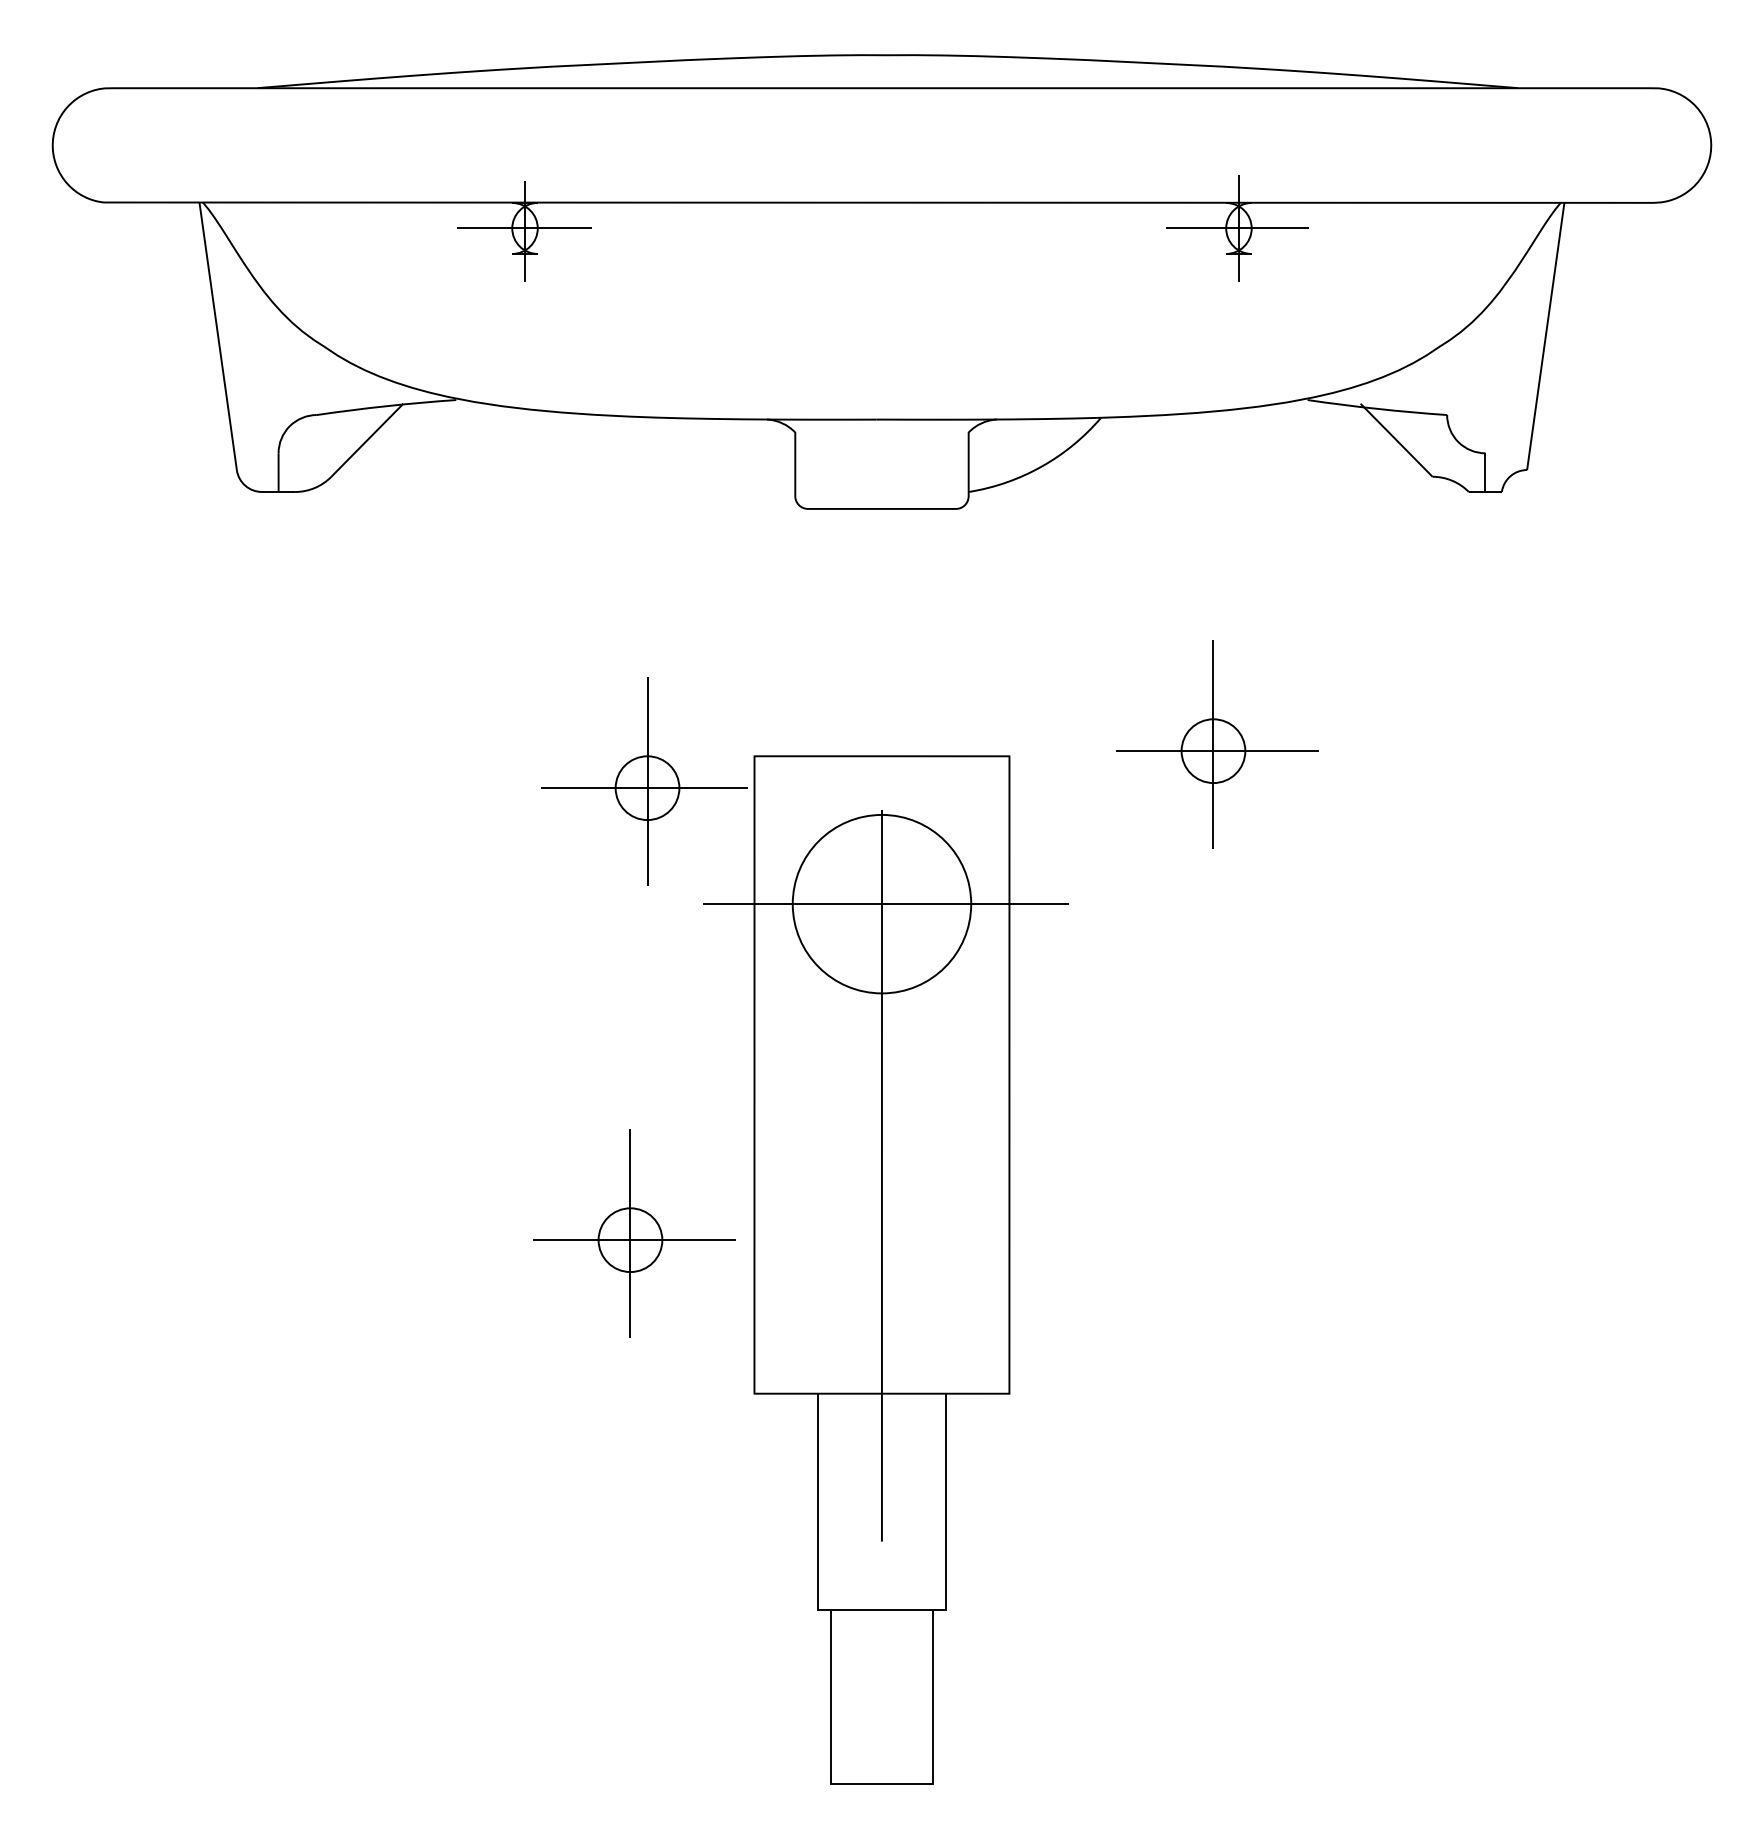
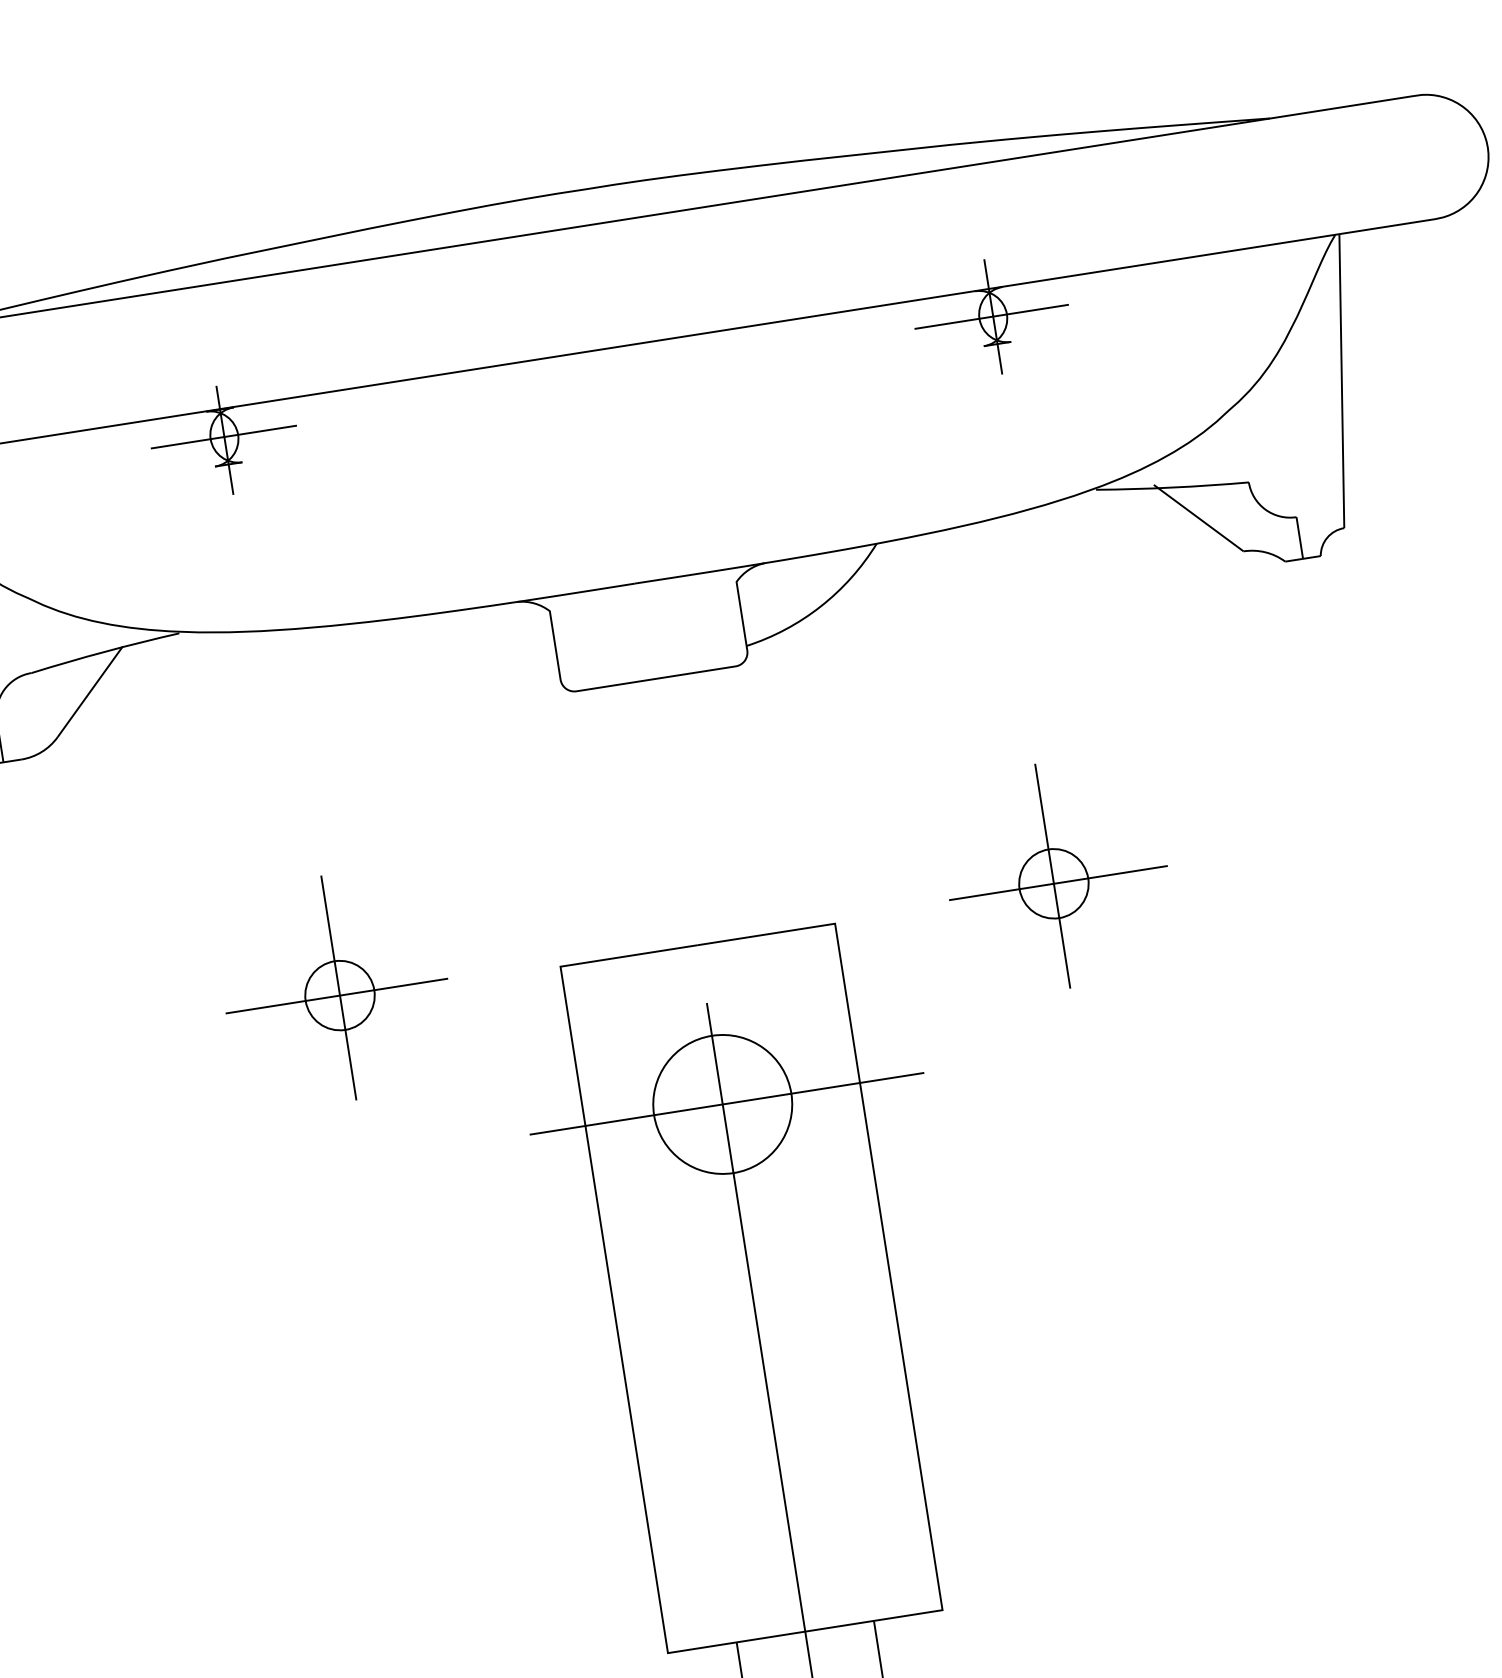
part: (644, 781) -> (335, 988), moved
circle: (881, 903) -> (722, 1103), size x0.71
part: (634, 1233) -> (511, 1500), removed

